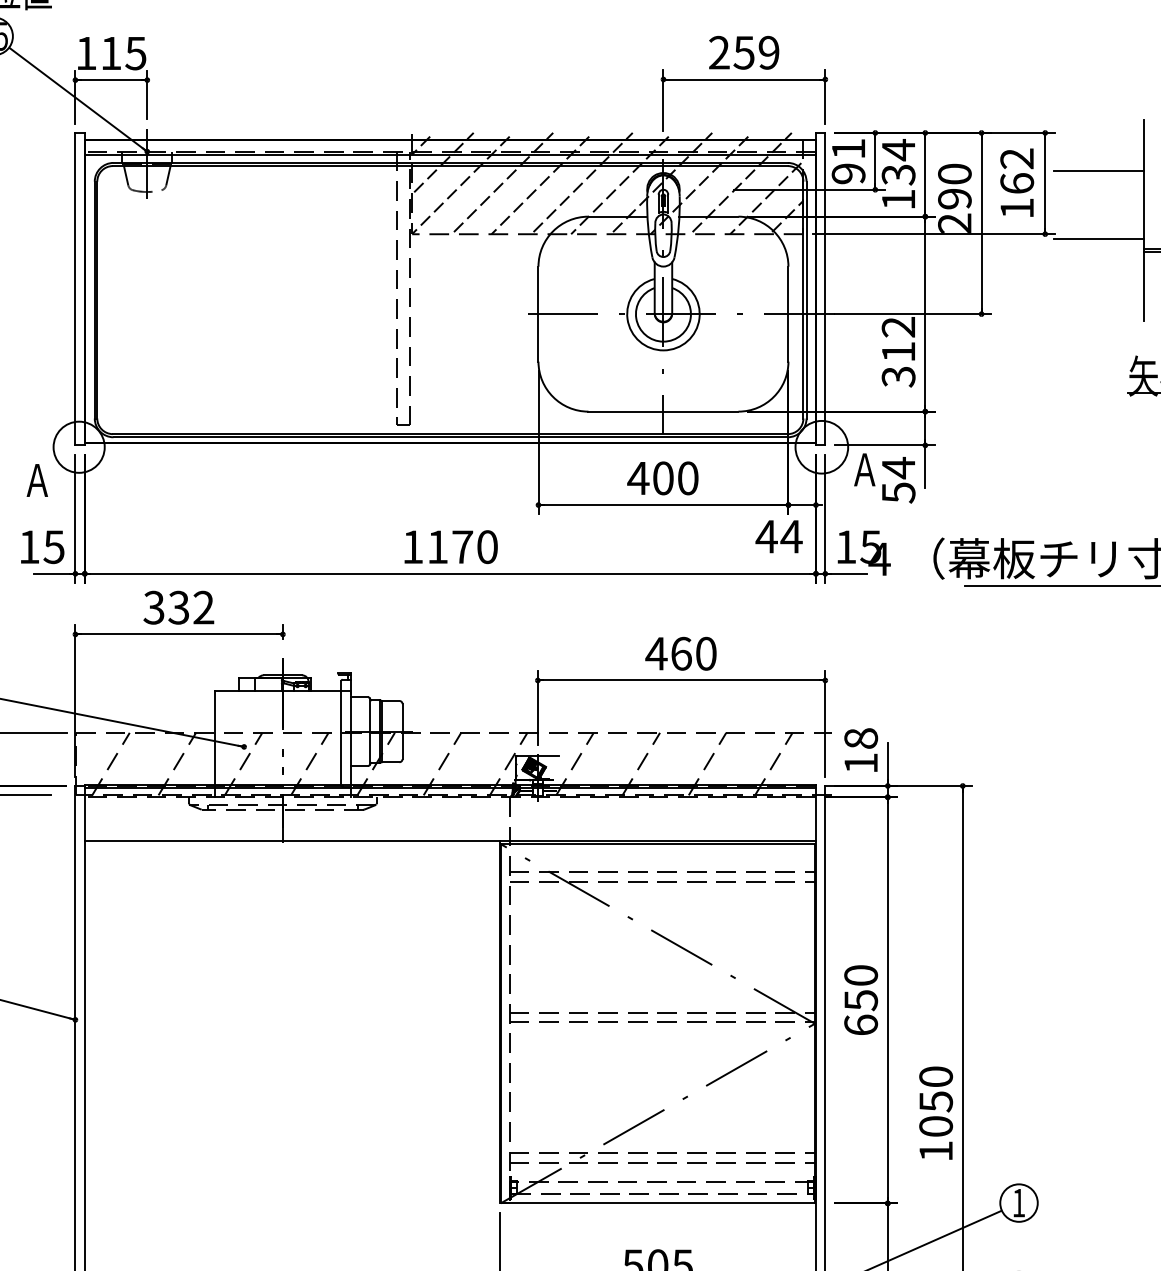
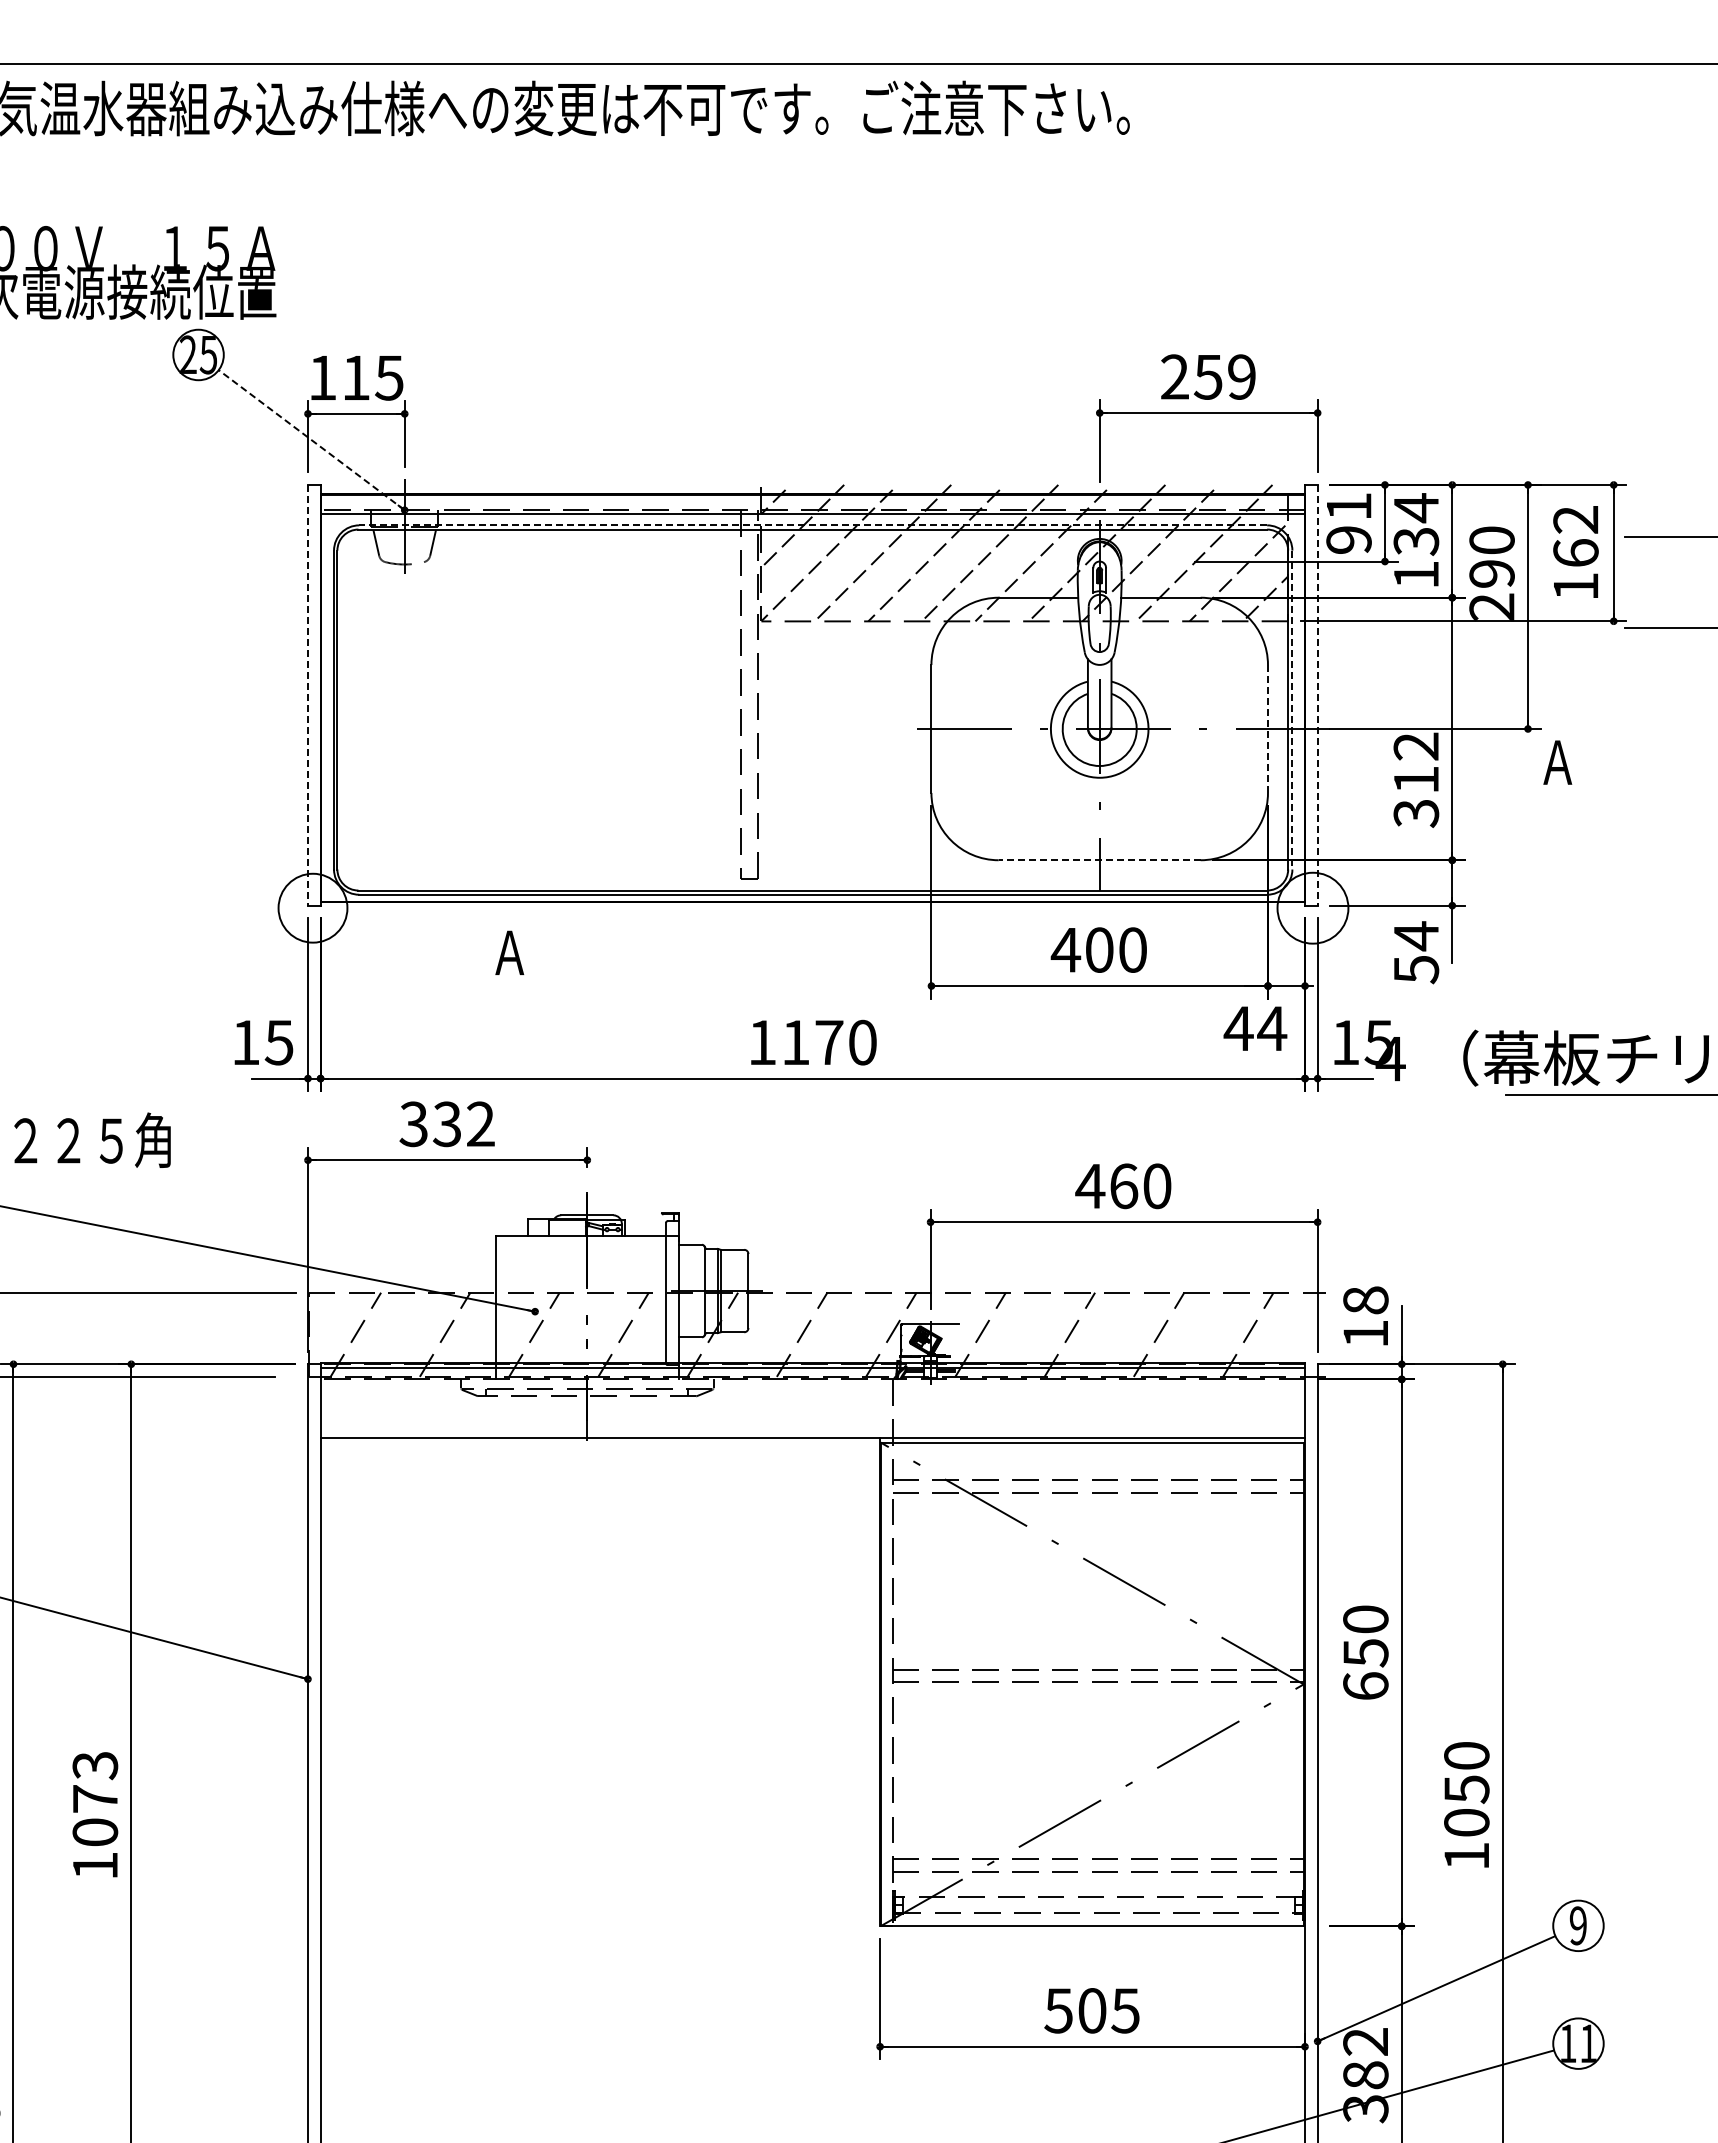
line: (78, 99) -> (311, 439), solid -> dashed
line: (450, 163) -> (813, 525), solid -> dashed
line: (75, 289) -> (307, 695), solid -> dashed
line: (825, 289) -> (1317, 695), solid -> dashed
line: (806, 300) -> (1292, 710), solid -> dashed
line: (788, 313) -> (1267, 728), solid -> dashed
line: (663, 411) -> (1099, 860), solid -> dashed
text: (864, 469) -> (1557, 762), moved
text: (37, 480) -> (509, 952), moved
text: (1018, 1202) -> (1577, 1925), 1 -> 9

